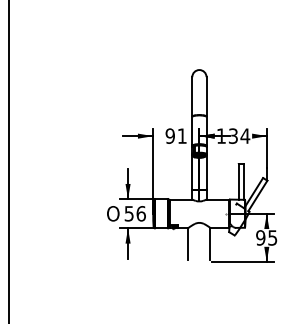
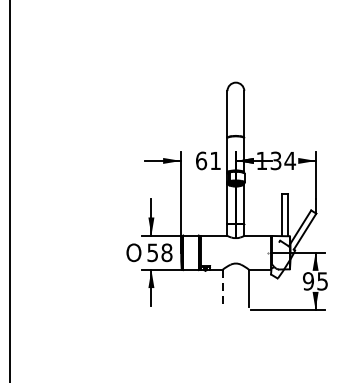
text: (170, 135) -> (201, 160), 91 -> 61
text: (140, 213) -> (166, 252), 56 -> 58
line: (188, 244) -> (222, 289), solid -> dashed

